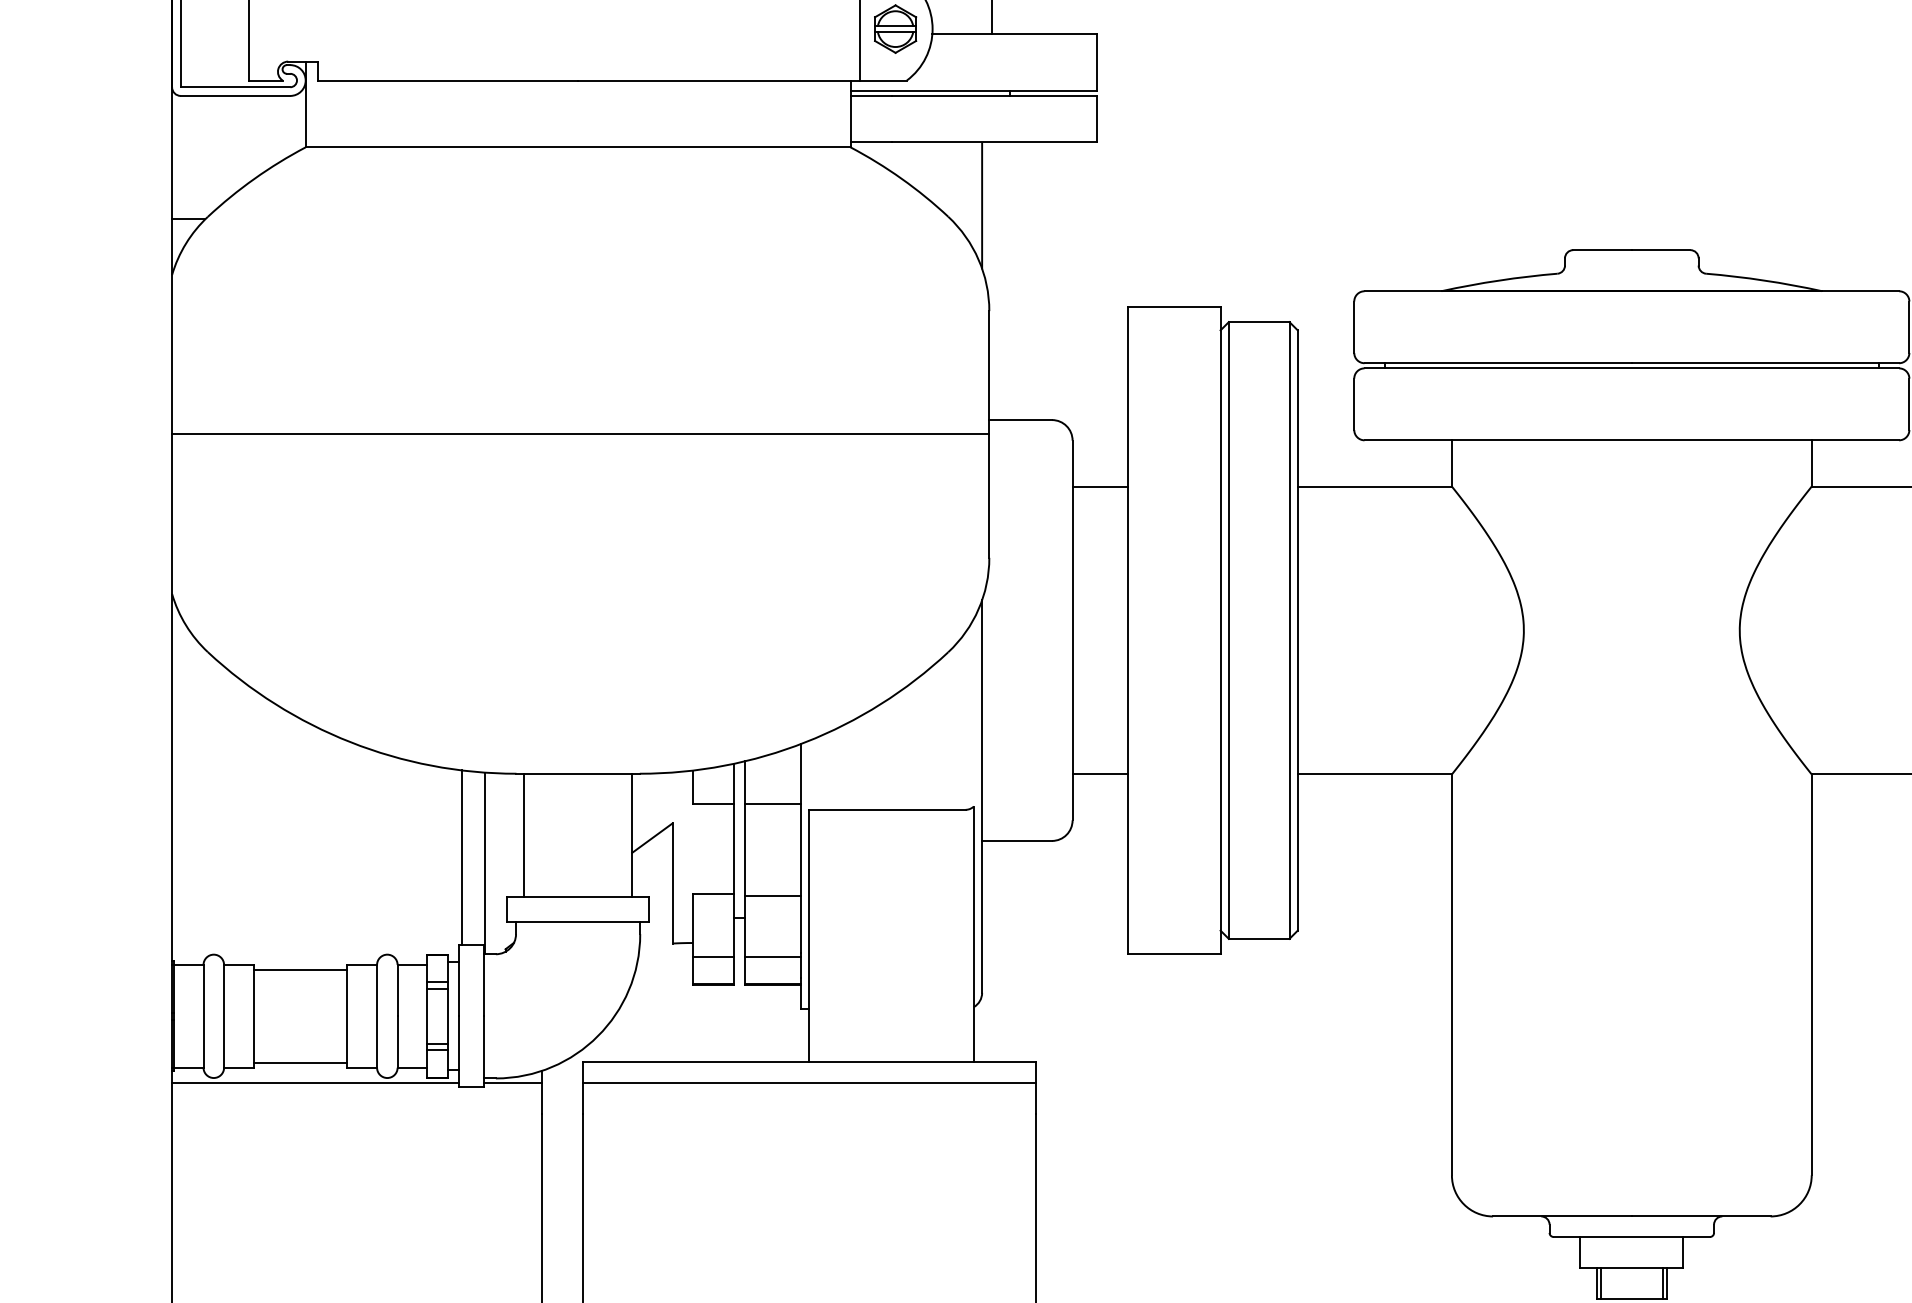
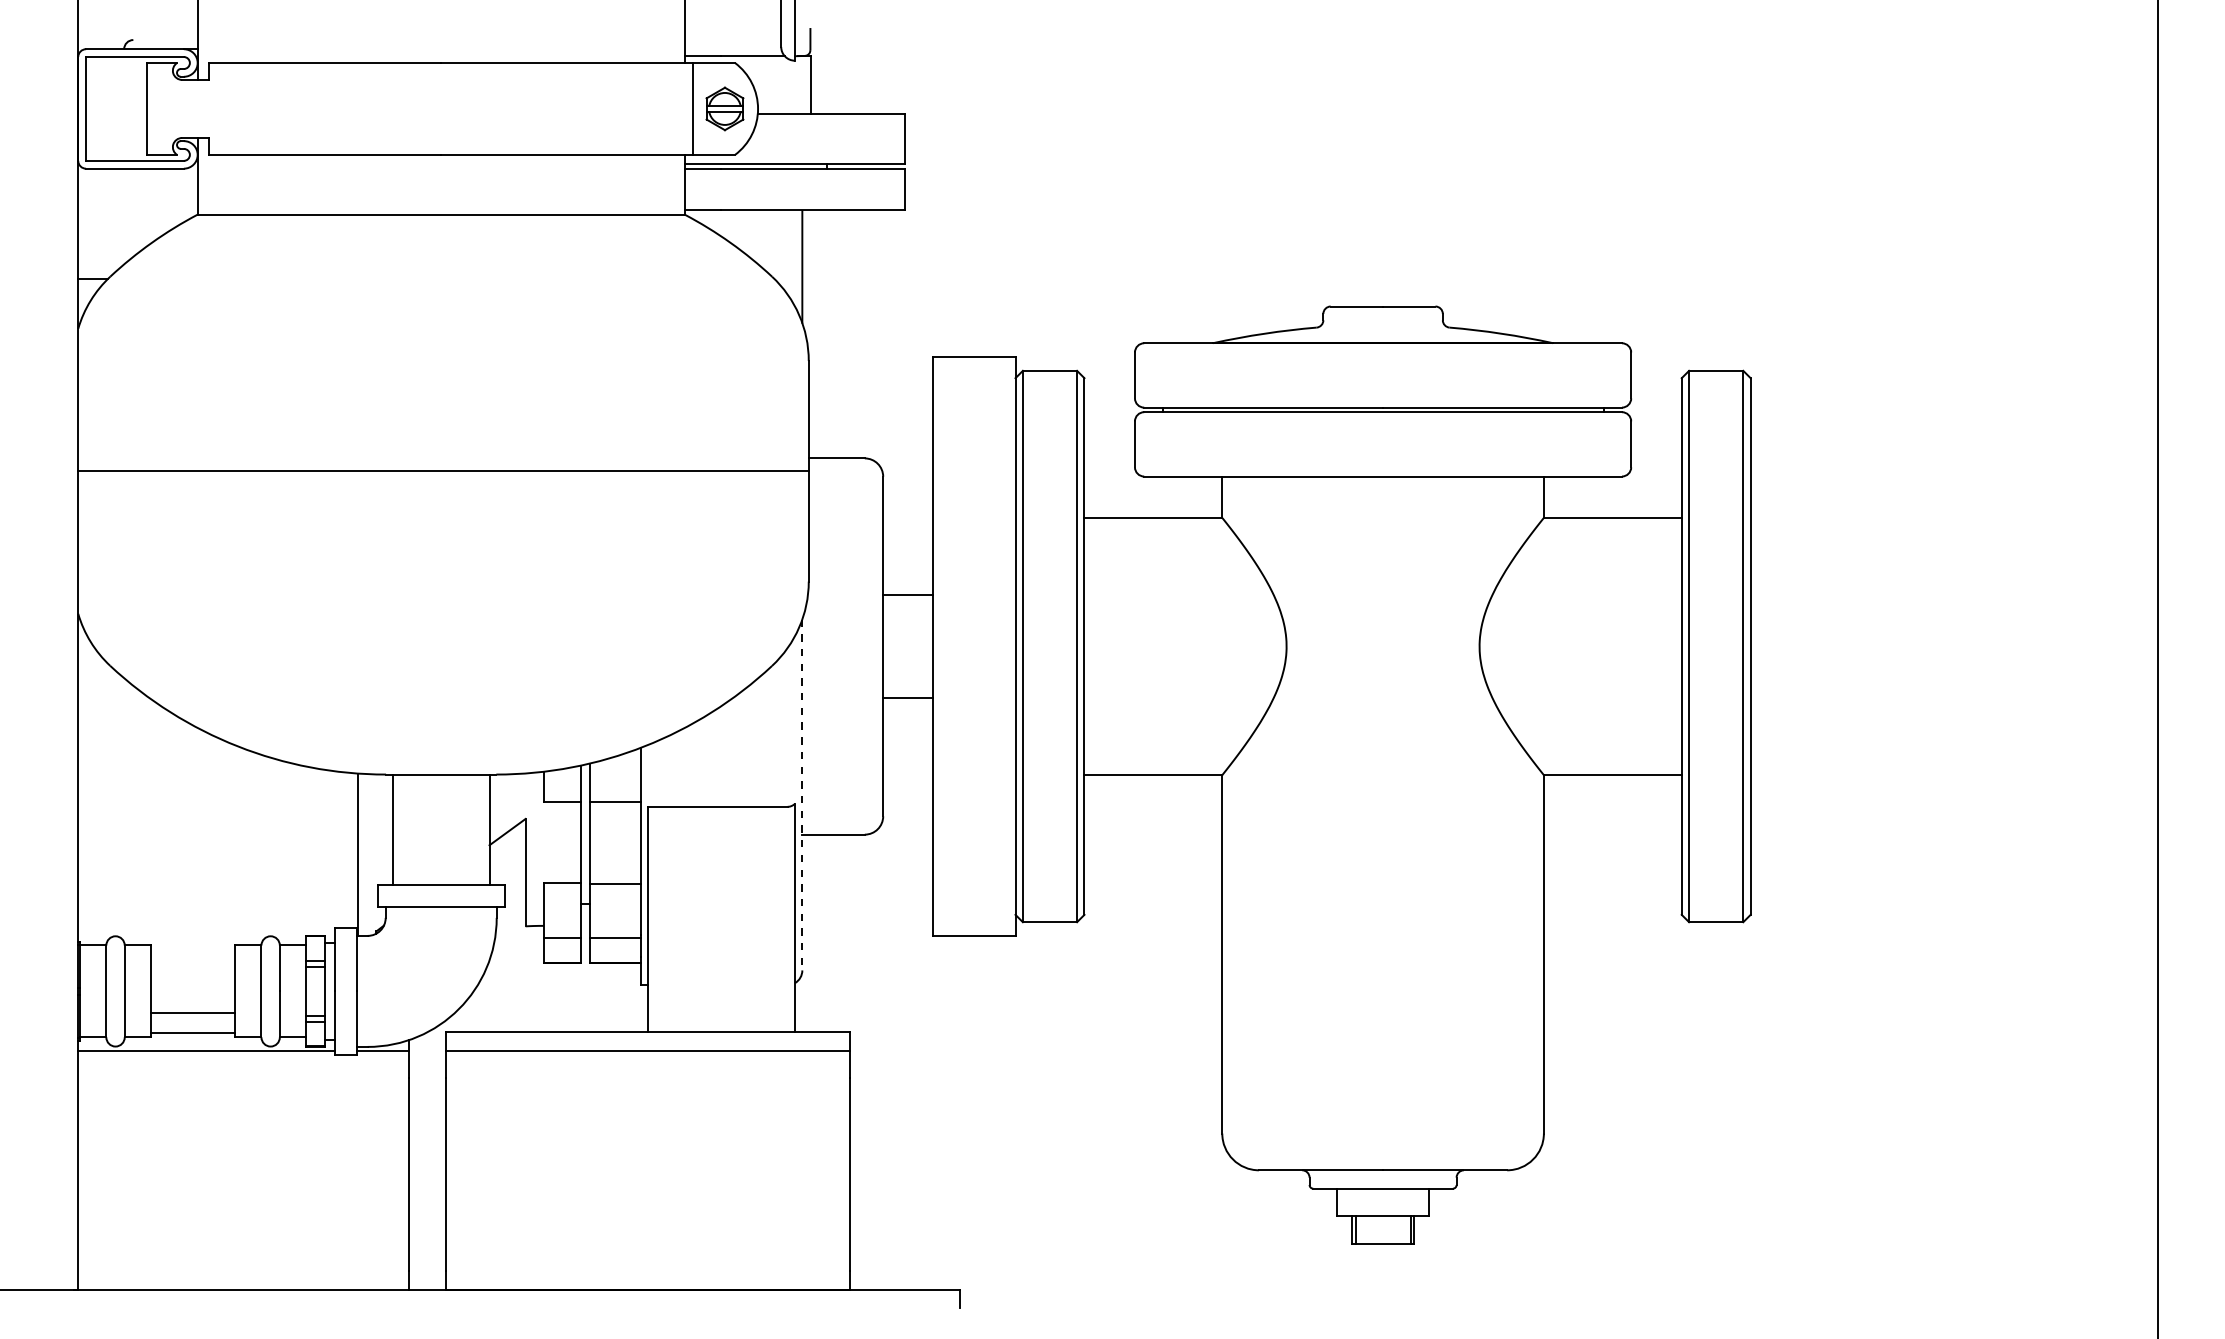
line: (1099, 486) -> (907, 594), moved
line: (1099, 774) -> (907, 698), moved
line: (982, 797) -> (802, 795), solid -> dashed
line: (462, 857) -> (337, 849), removed
line: (301, 969) -> (193, 1012), moved

